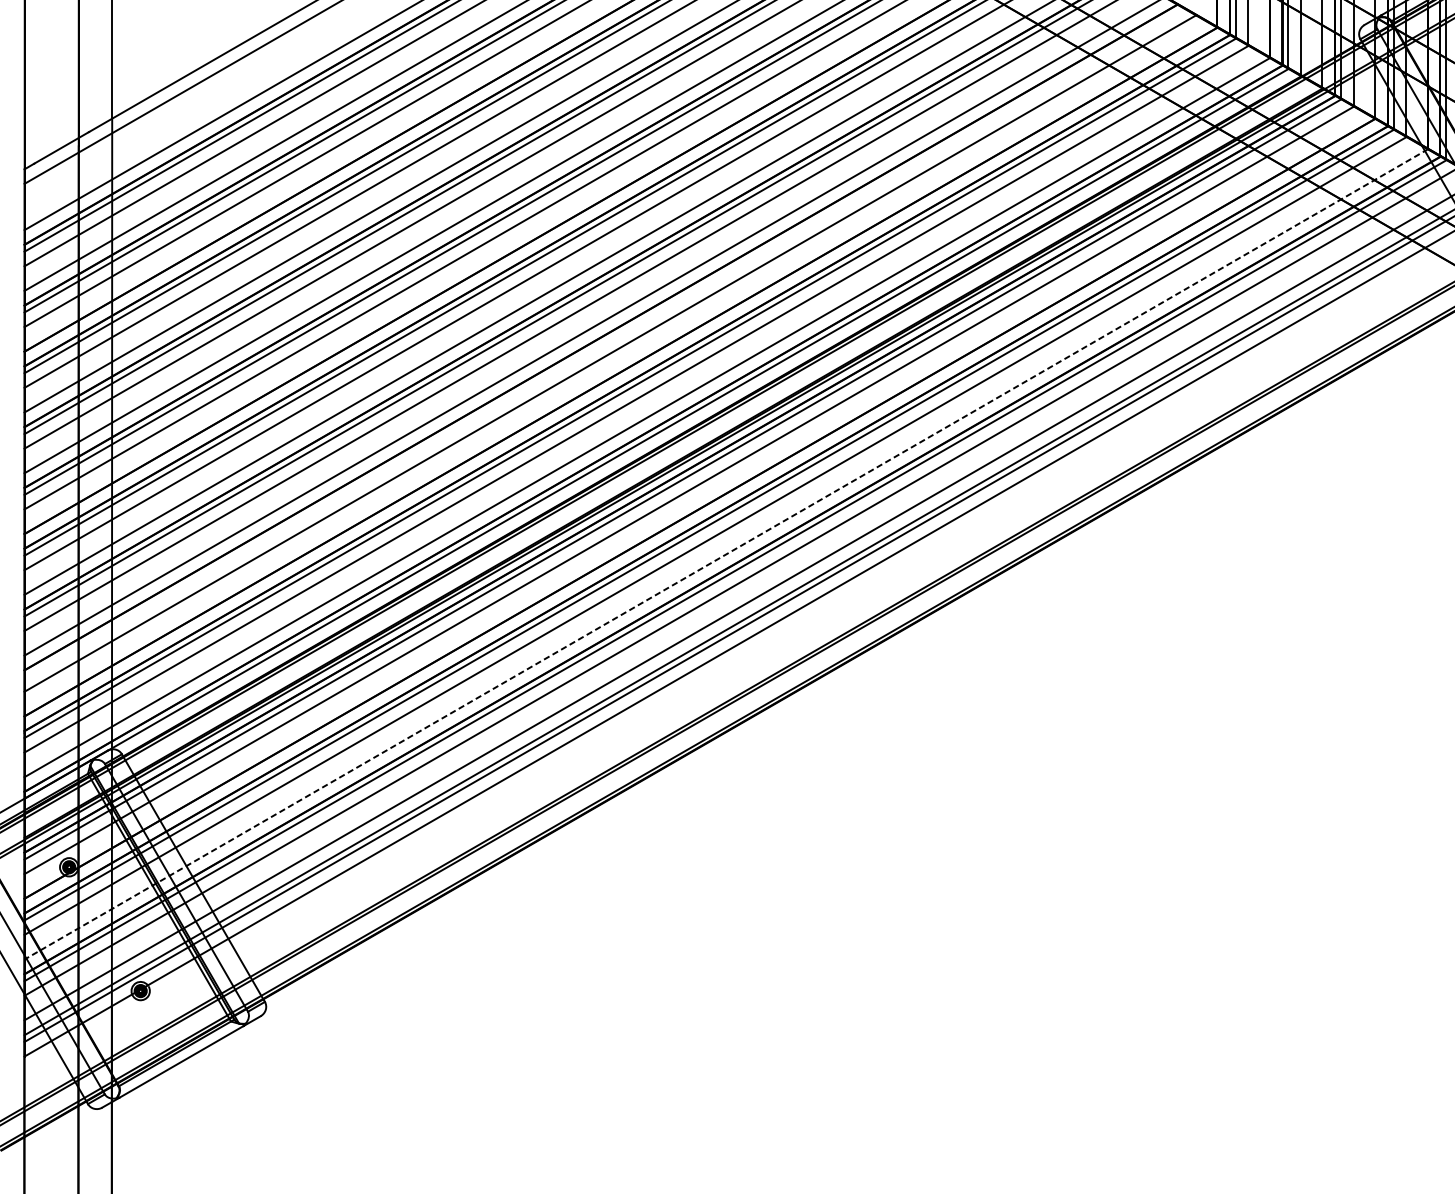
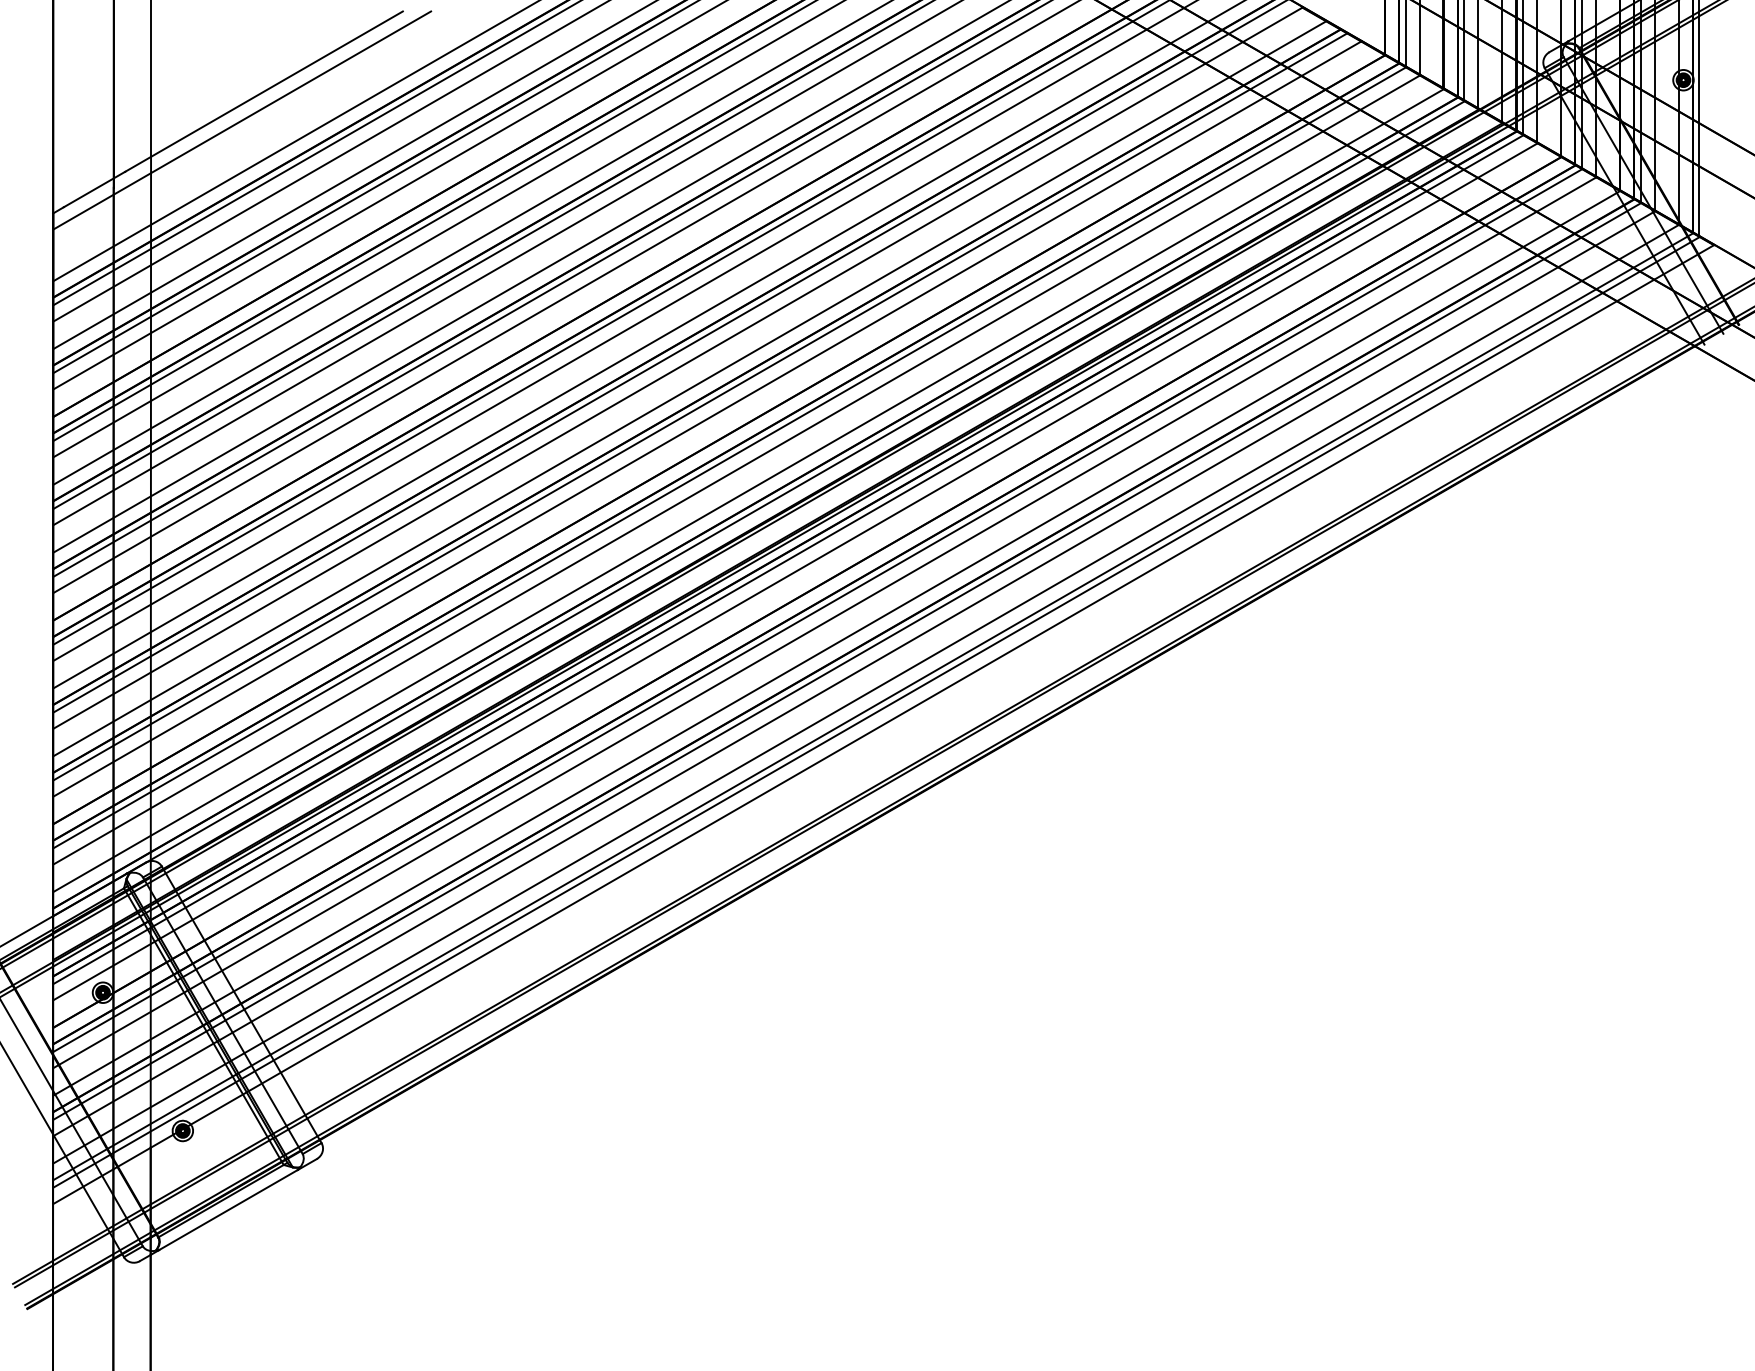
line: (604, 342) -> (700, 406), added
line: (726, 554) -> (836, 643), dashed -> solid

